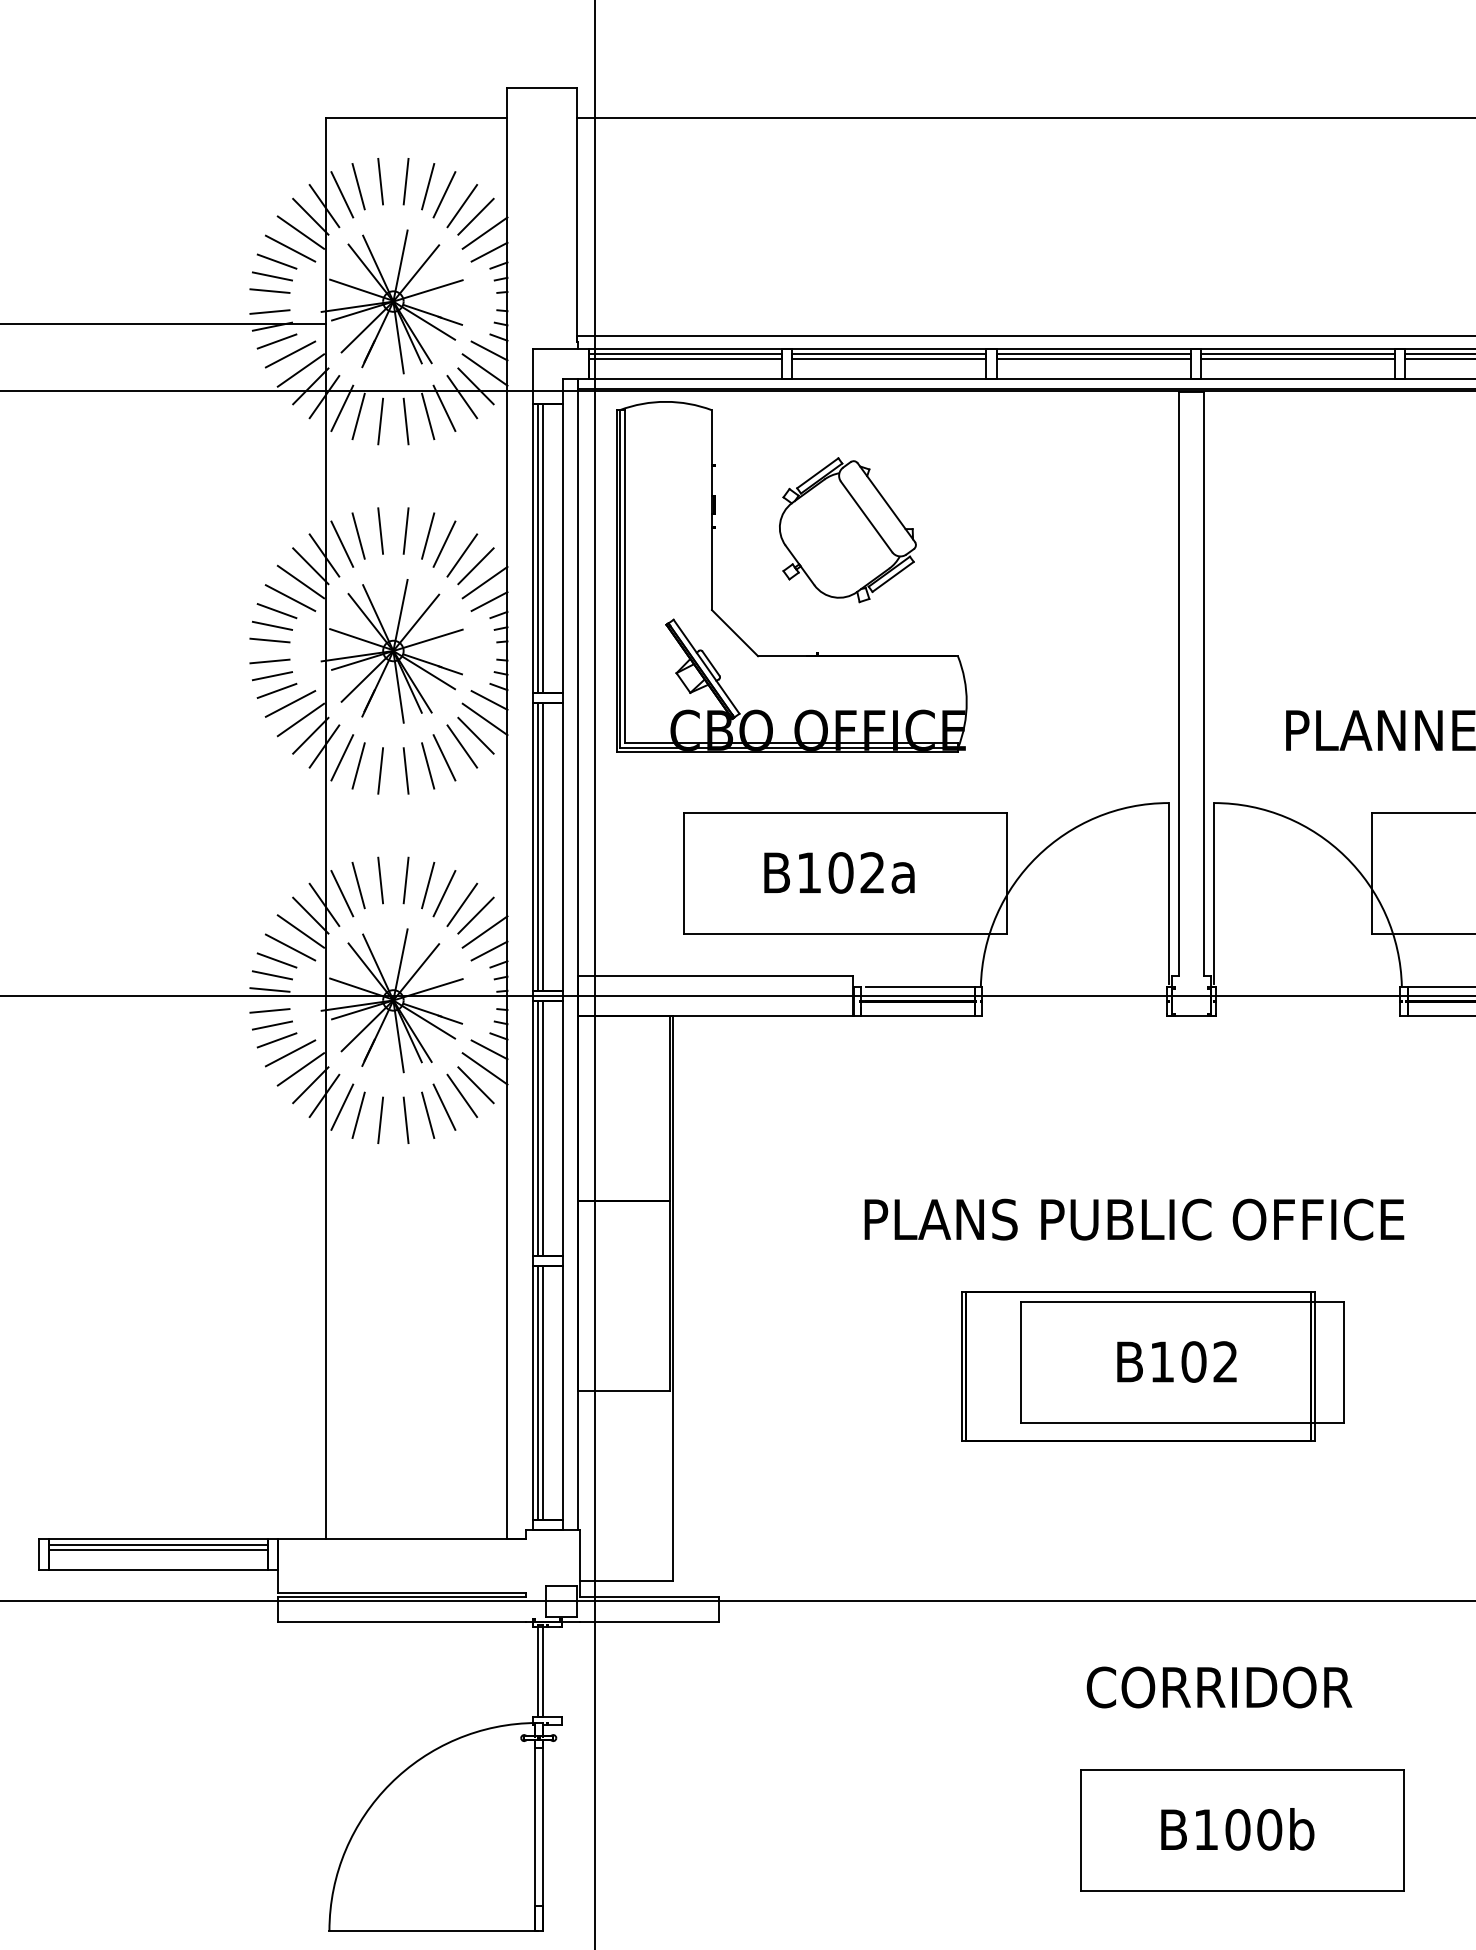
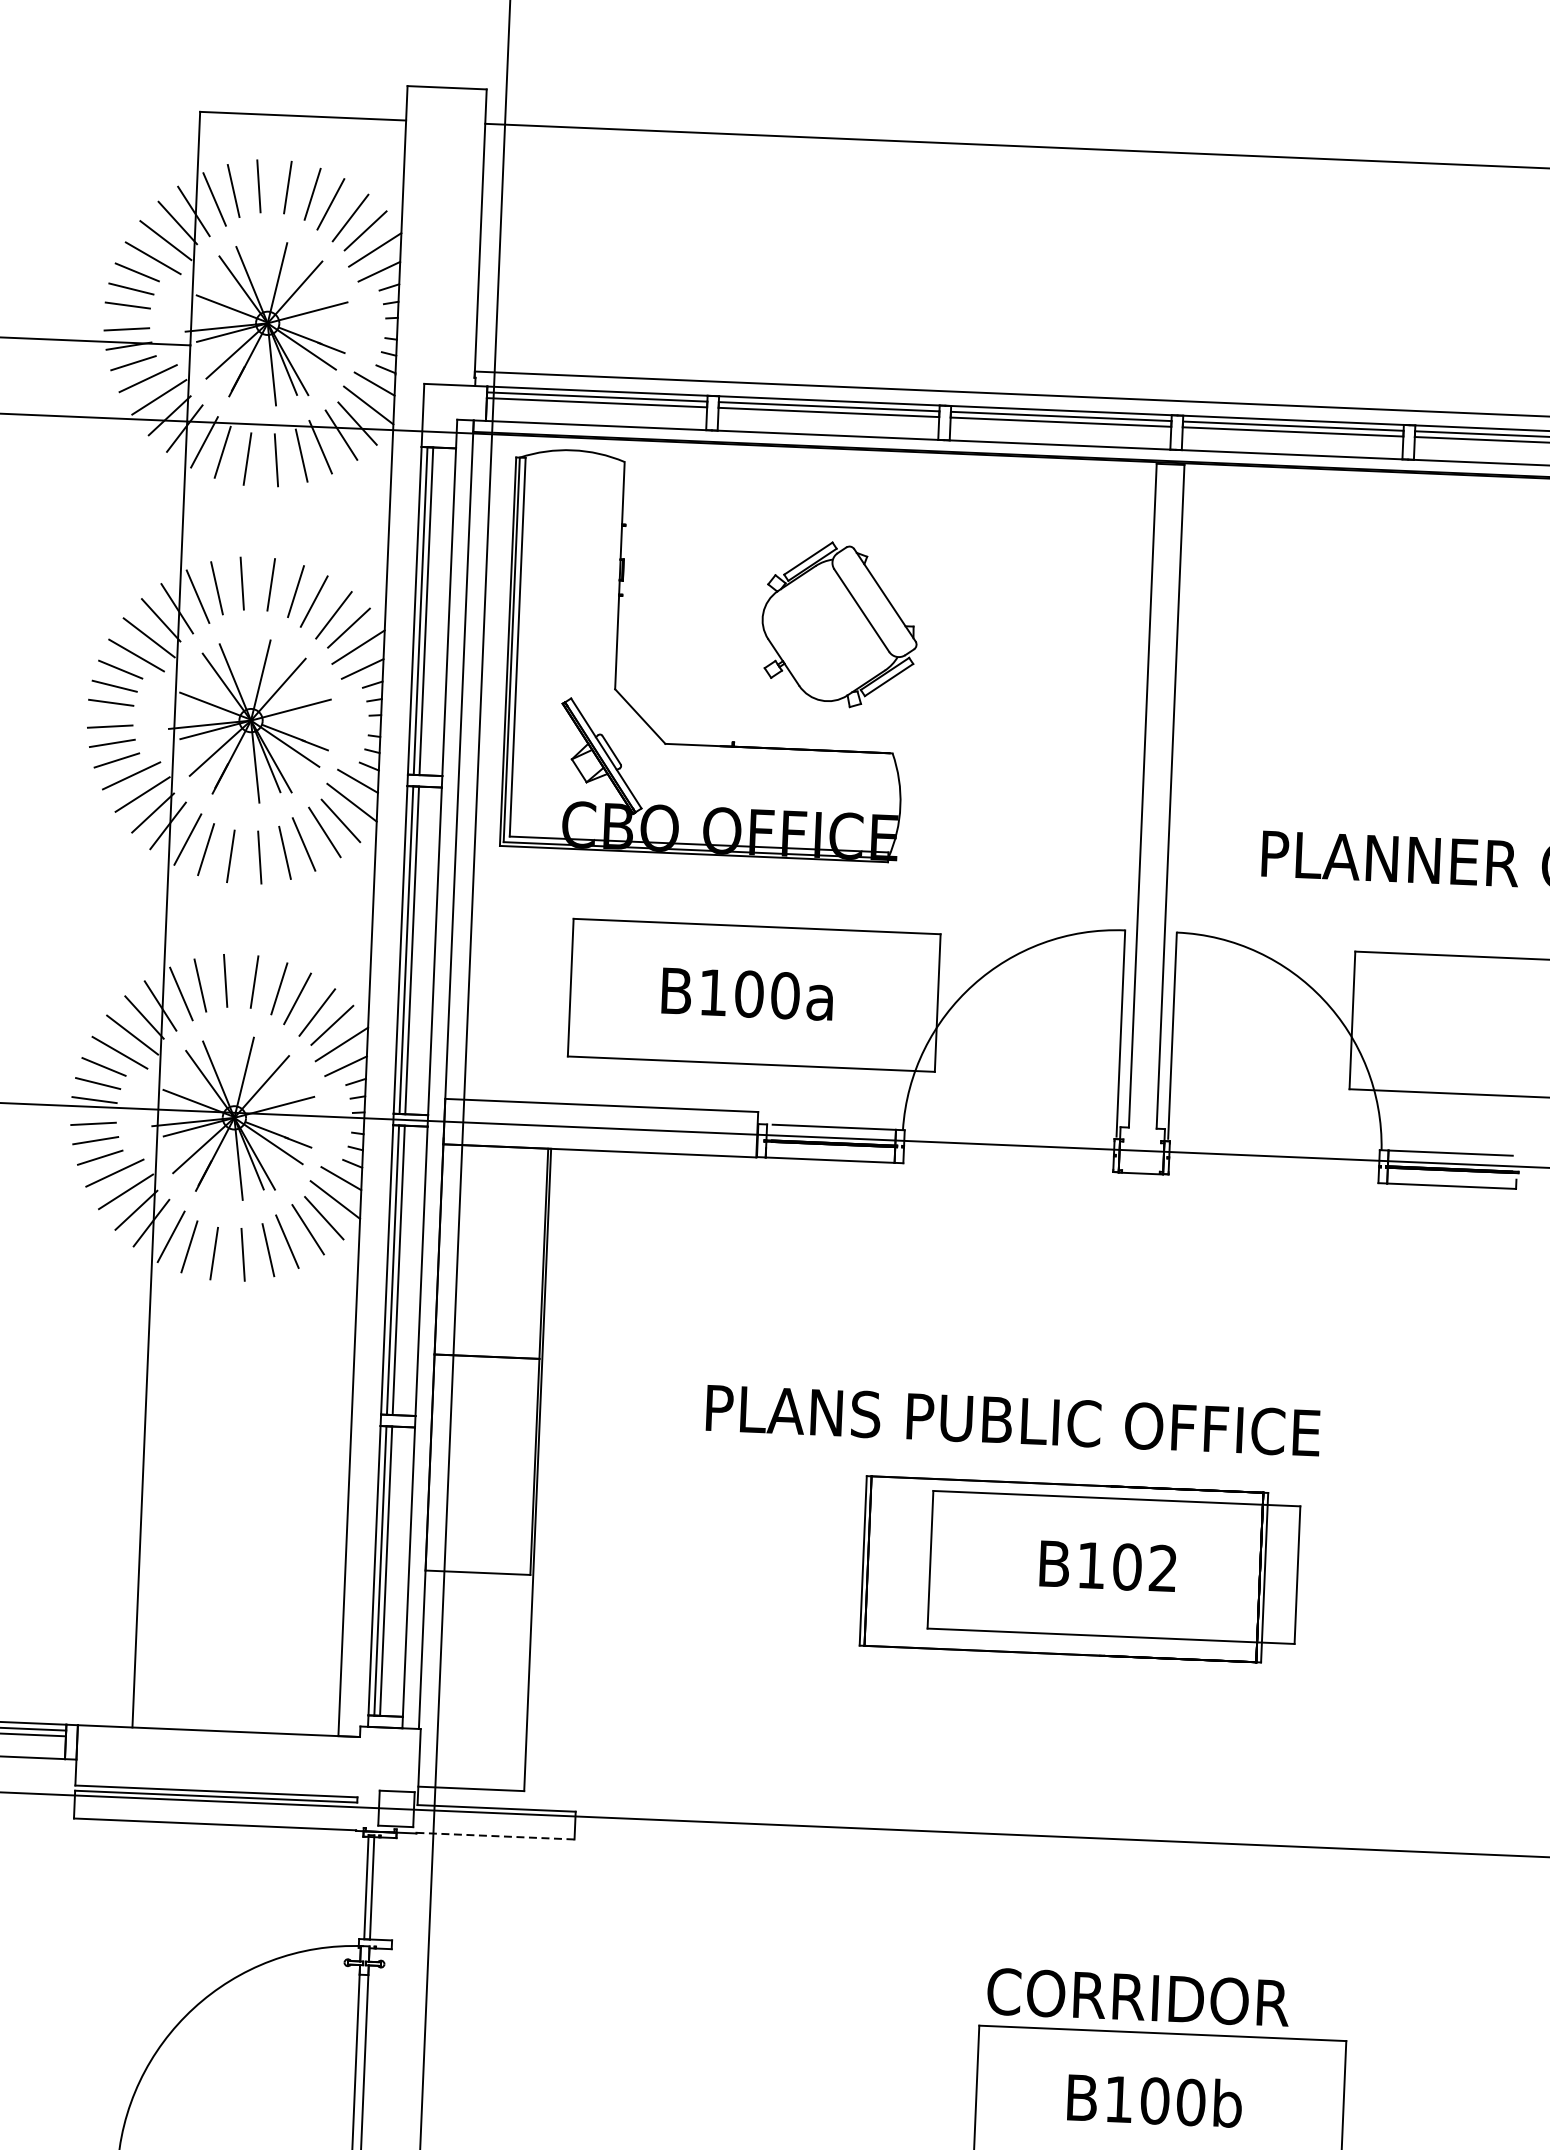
part: (847, 530) -> (839, 625), moved
text: (872, 872) -> (785, 995), B102a -> B100a
text: (1134, 1219) -> (1013, 1420), moved
line: (649, 1621) -> (495, 1836), solid -> dashed
text: (1219, 1687) -> (1138, 1997), moved

